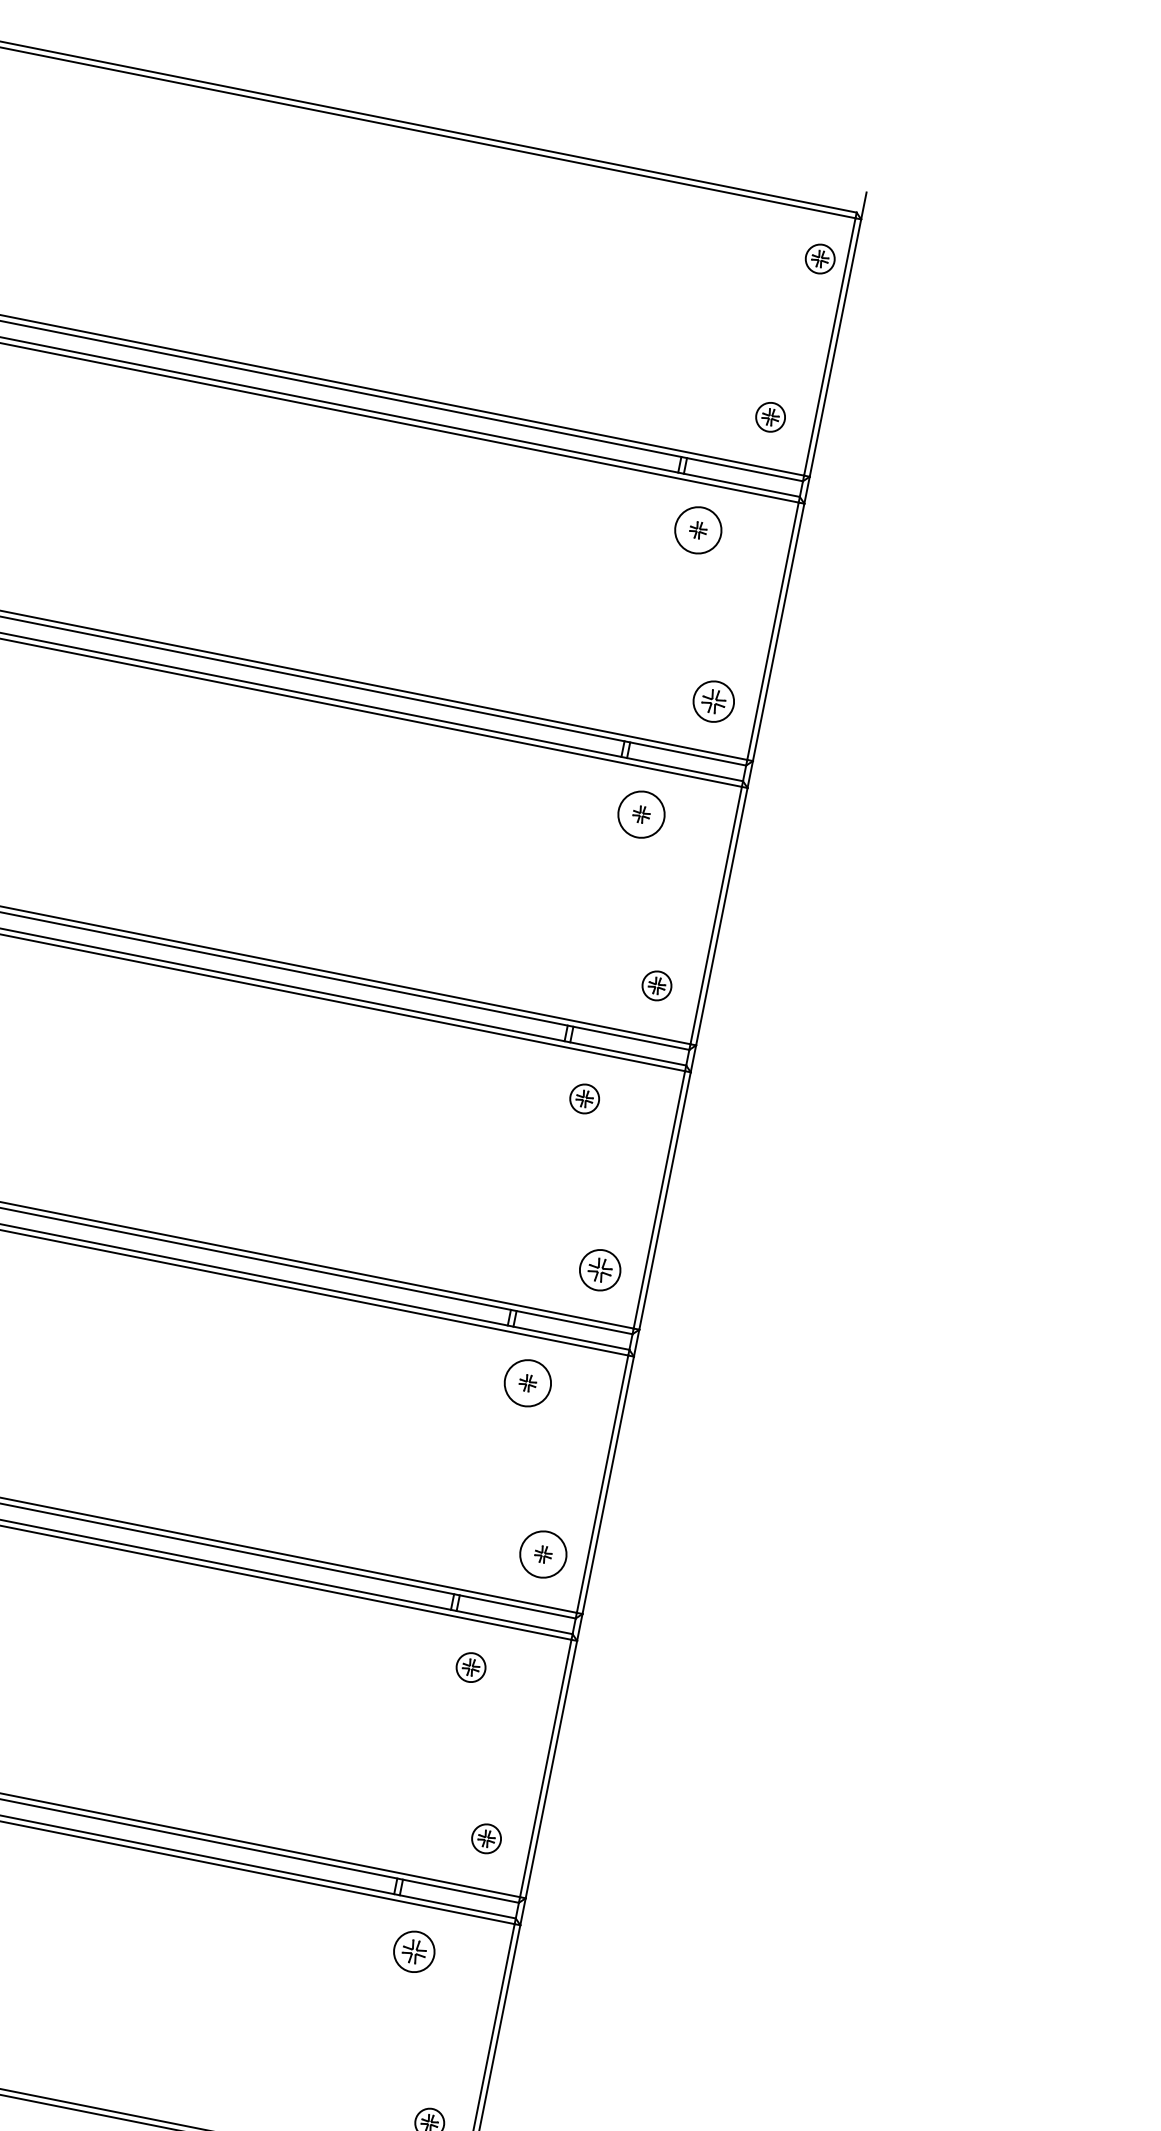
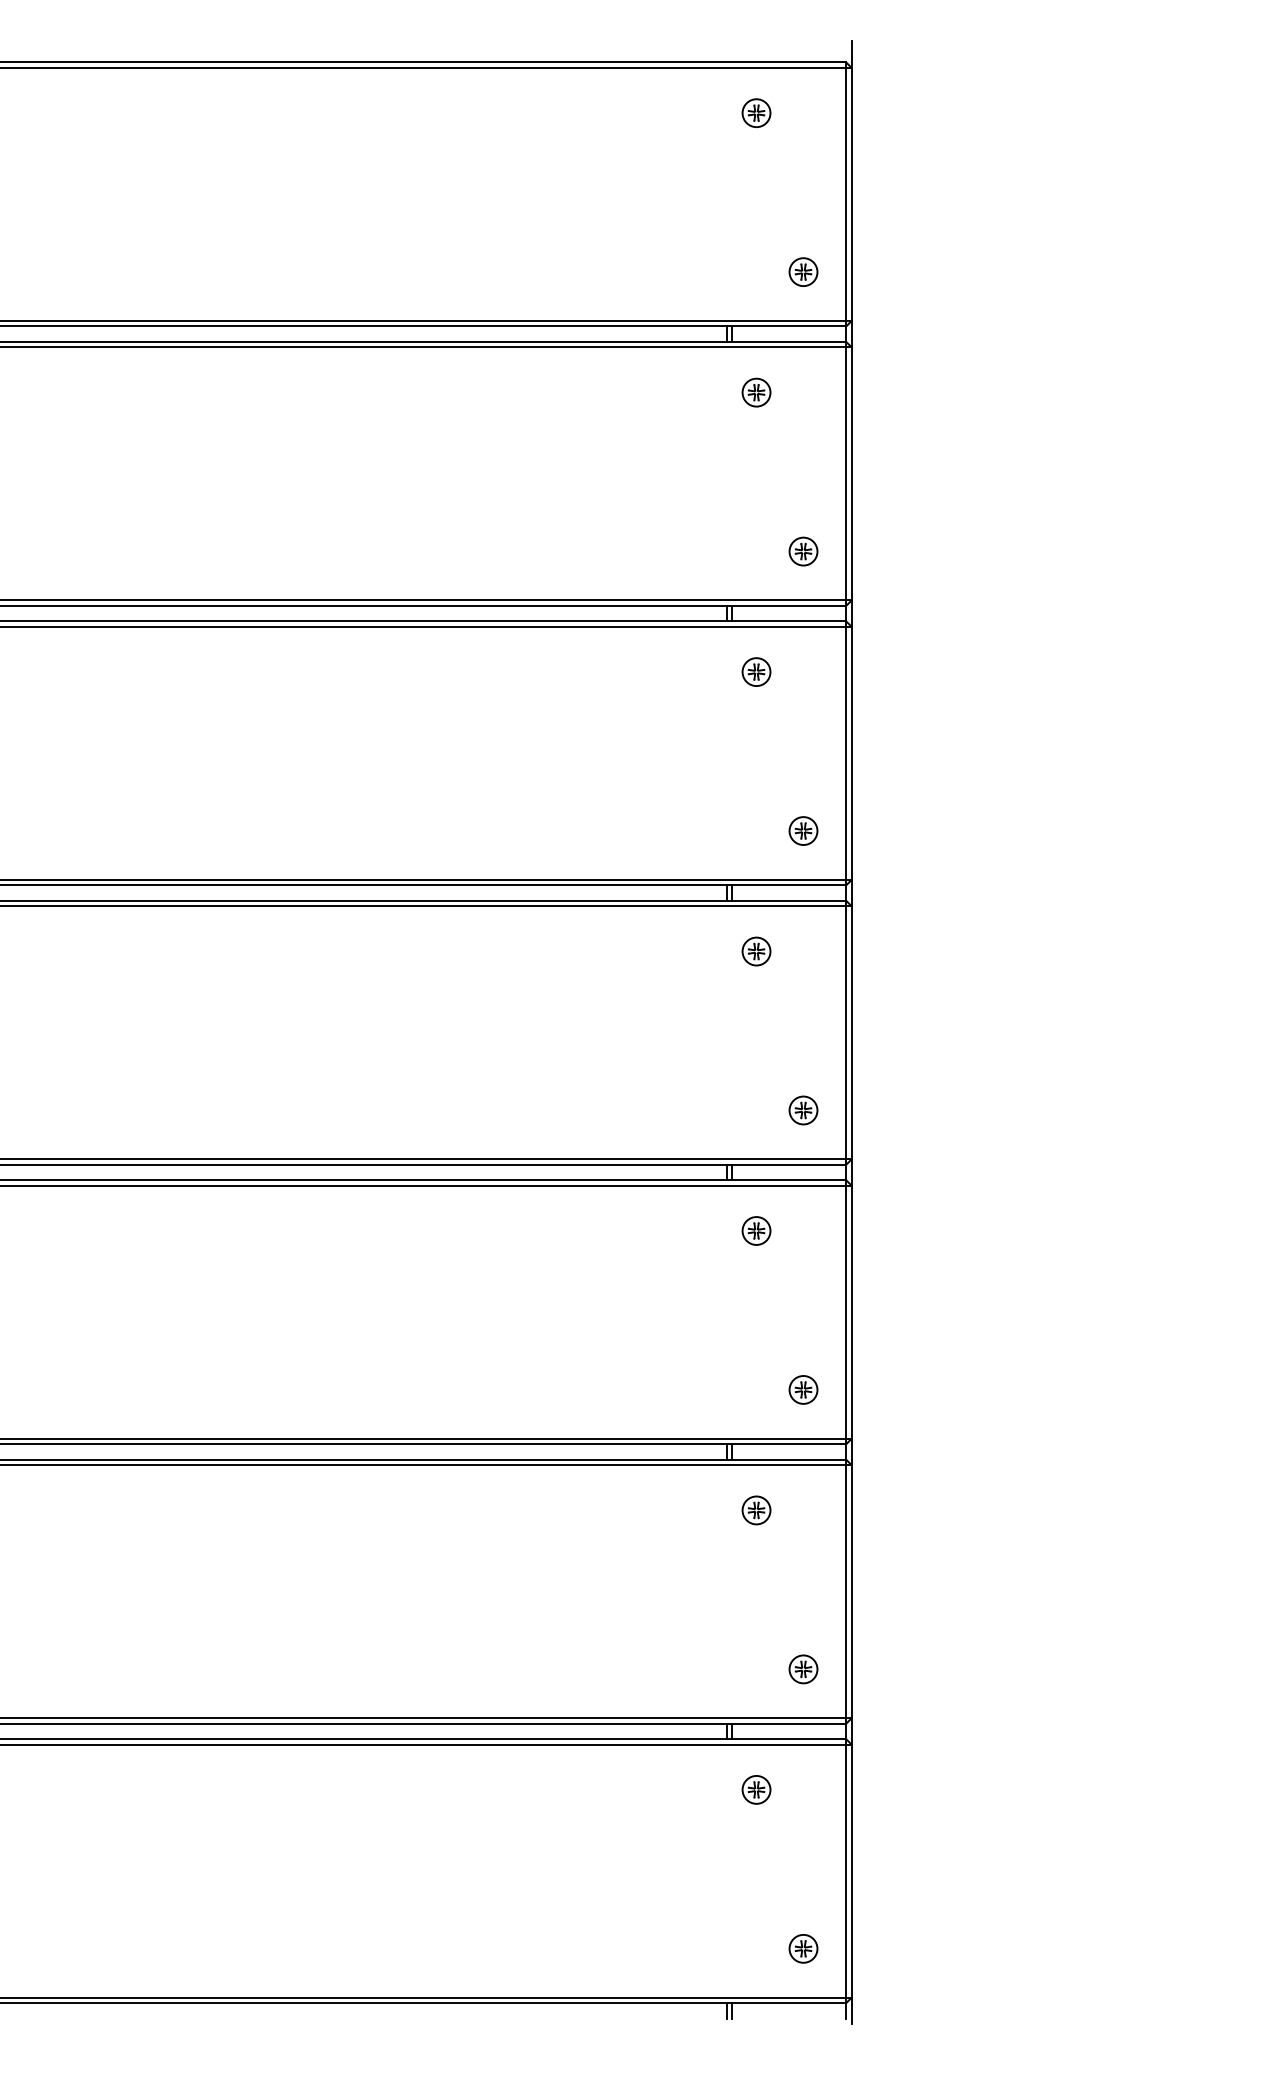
part: (820, 258) -> (756, 112), moved
circle: (698, 530) -> (756, 392), size x0.62
part: (713, 701) -> (803, 551), size x0.71
circle: (641, 815) -> (756, 672), size x0.62
part: (600, 1270) -> (803, 1110), size x0.71
circle: (527, 1382) -> (756, 1230), size x0.62
circle: (543, 1554) -> (803, 1389), size x0.62
part: (414, 1951) -> (756, 1789), size x0.71

